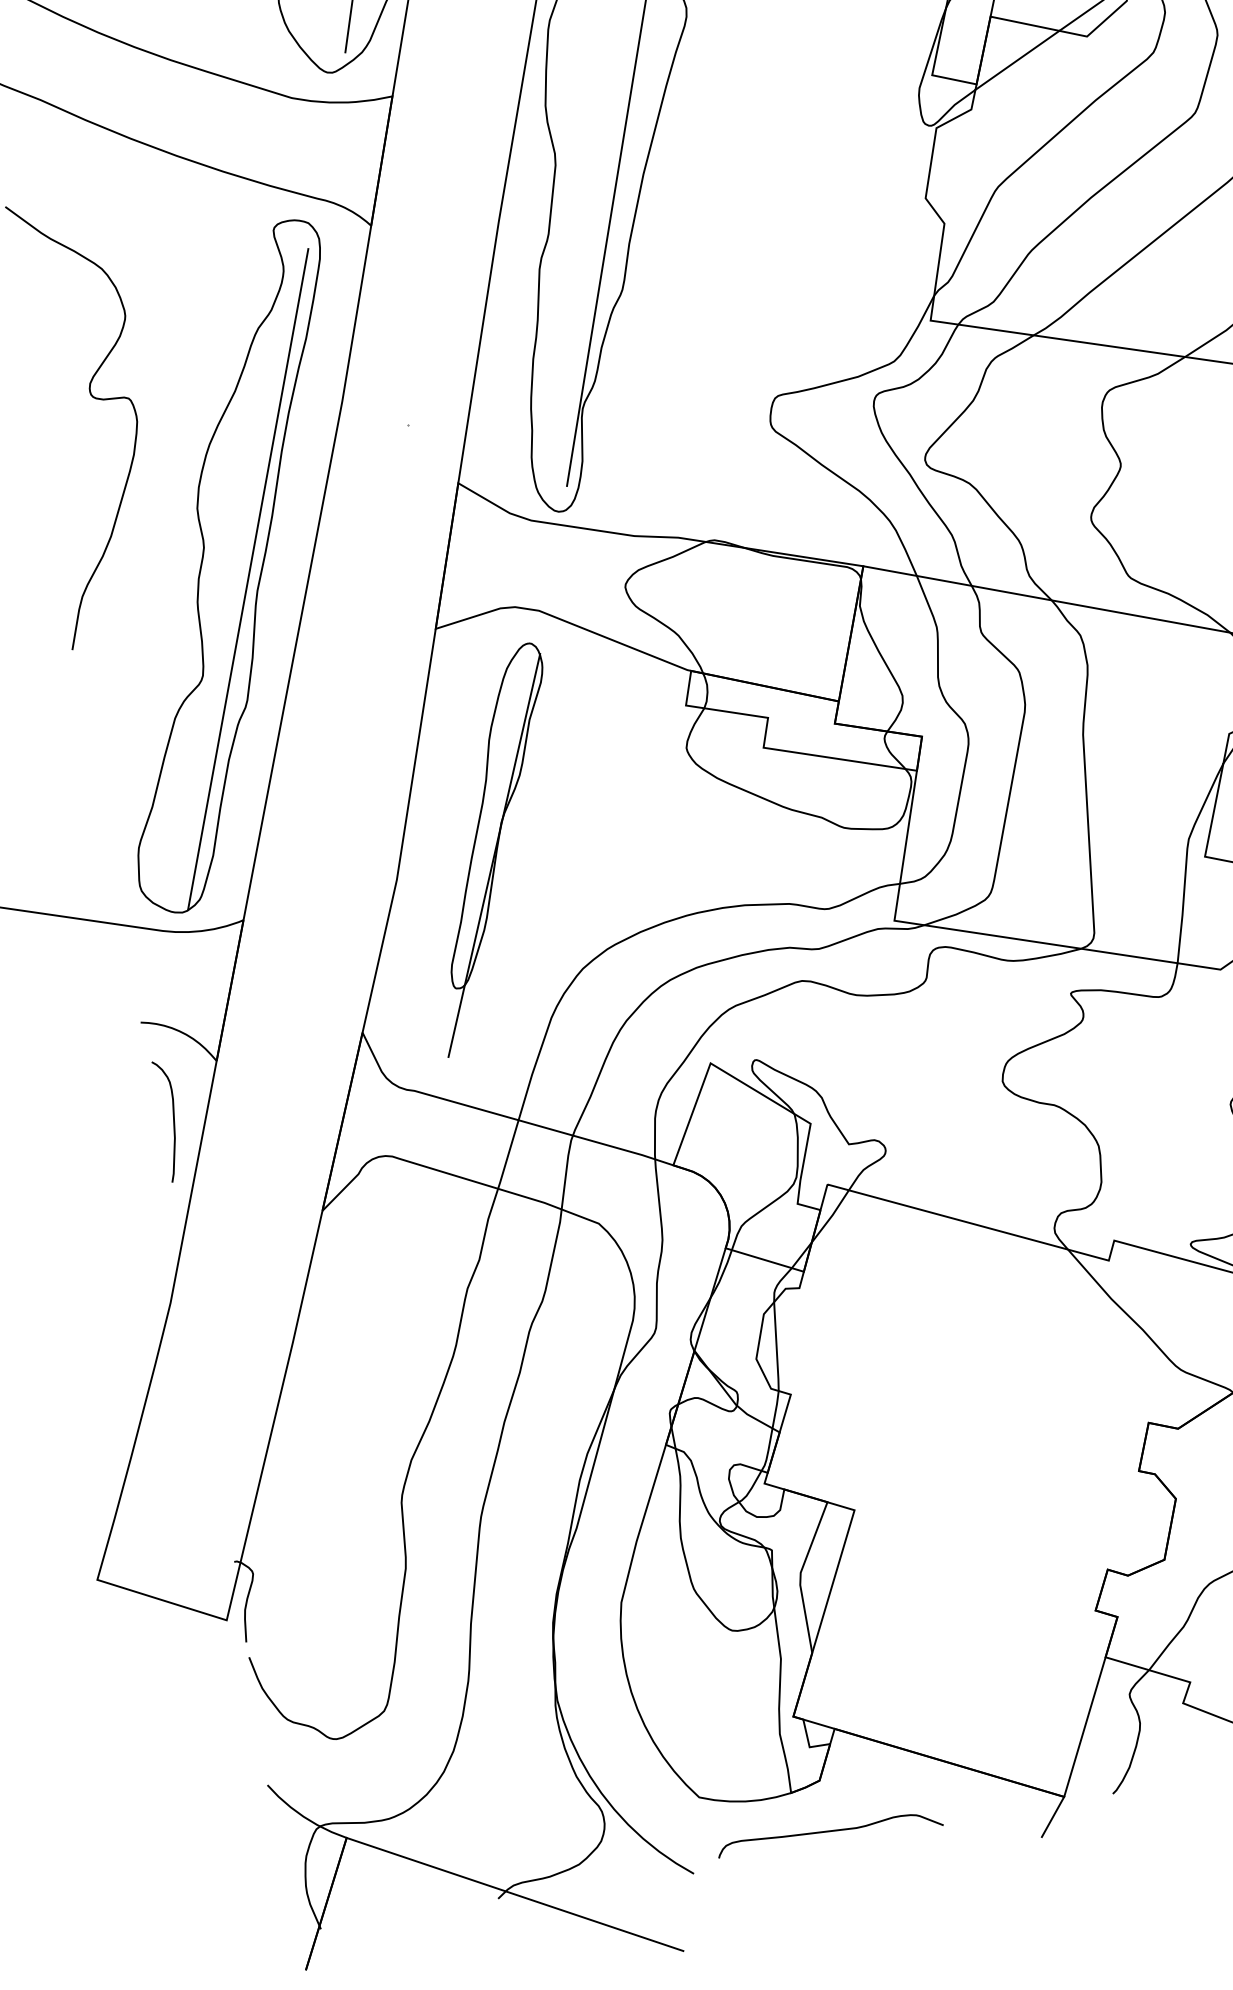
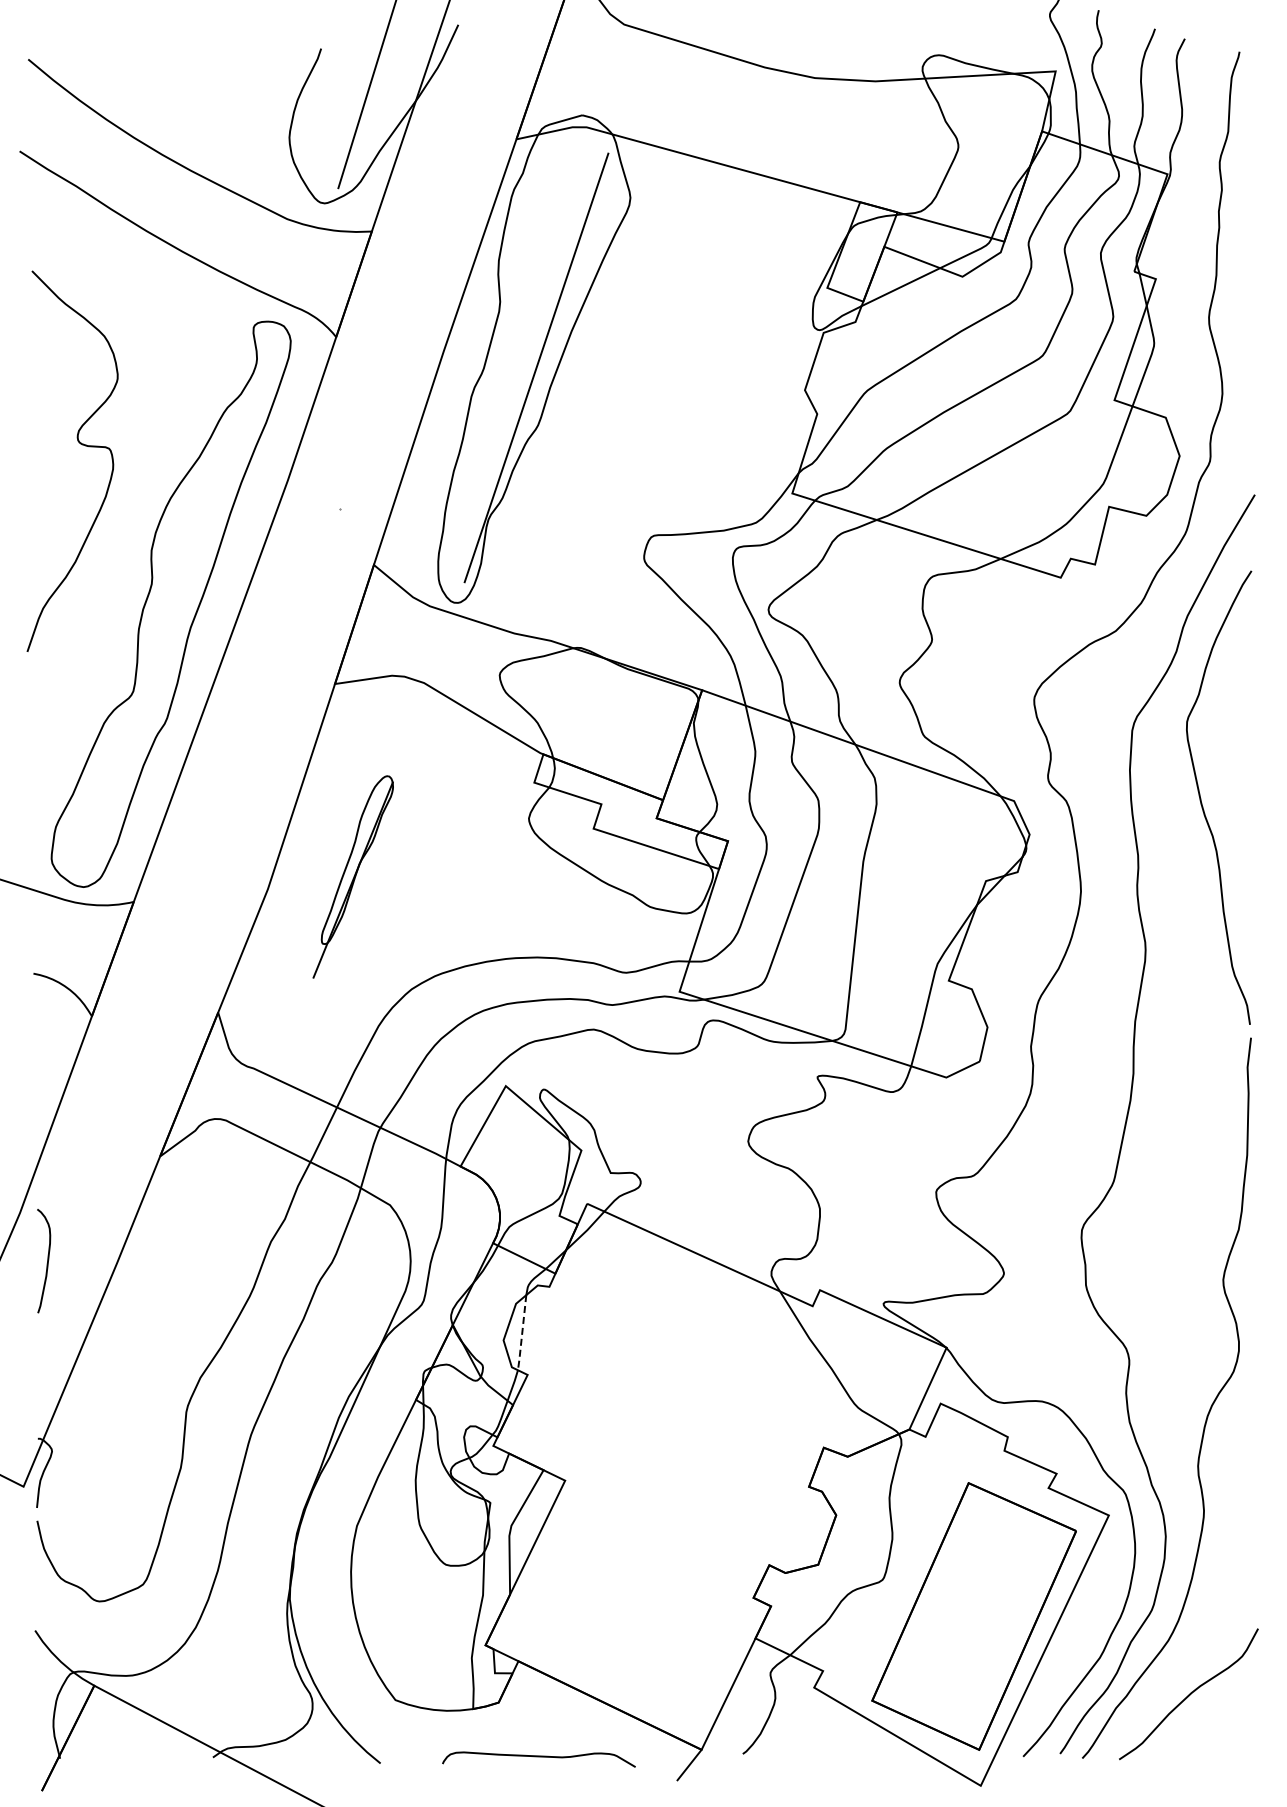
line: (248, 579) -> (184, 616), removed
part: (493, 848) -> (353, 876), size x0.6
curve: (172, 1123) -> (46, 1263), moved
line: (777, 1347) -> (522, 1333), solid -> dashed
curve: (829, 1832) -> (538, 1757), moved

